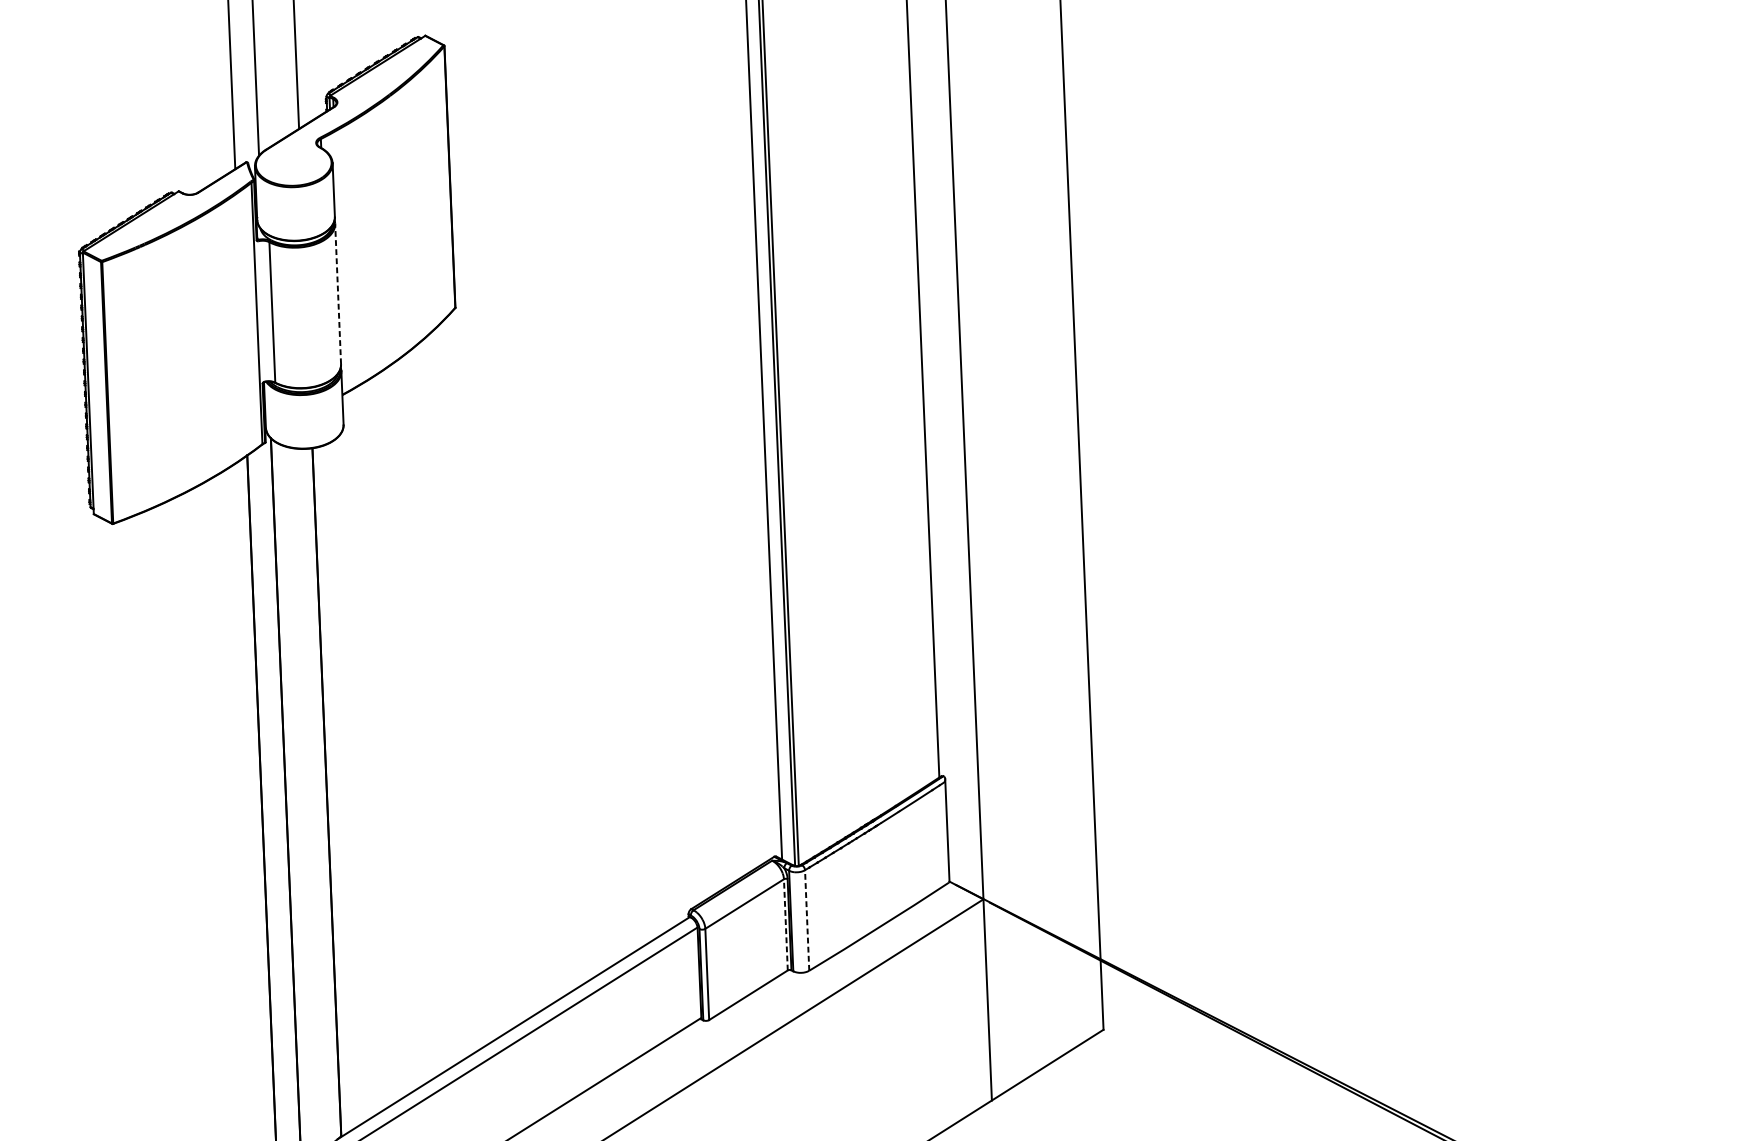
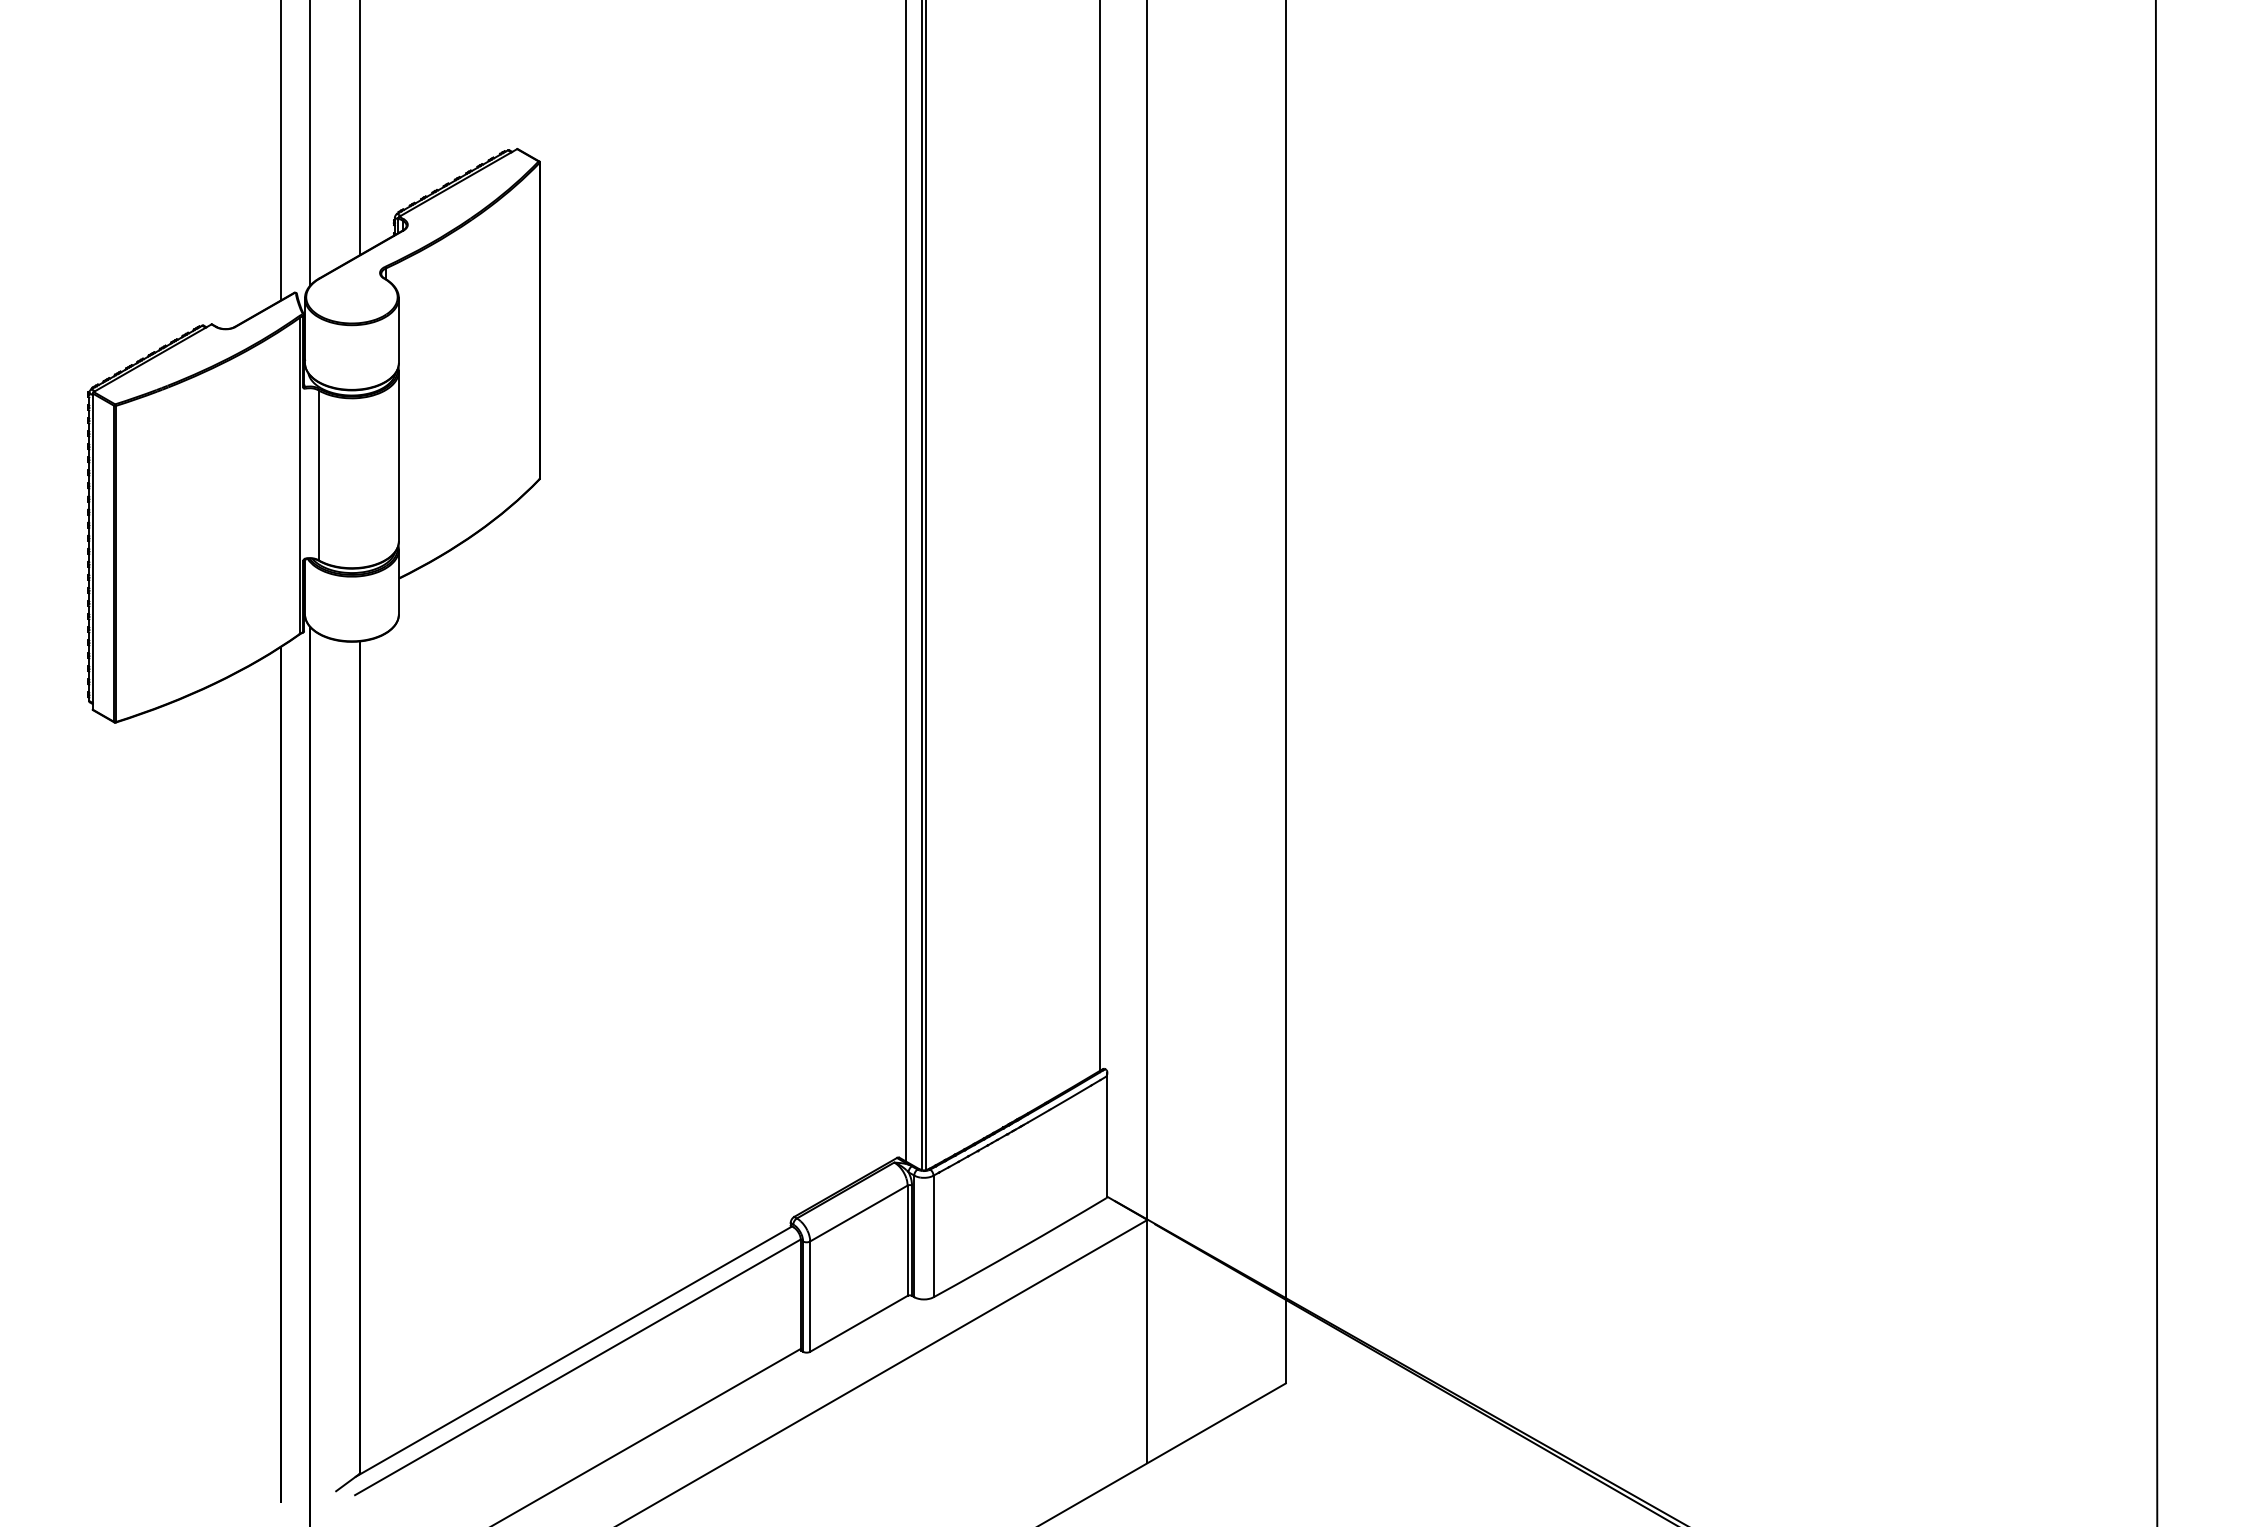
line: (337, 294) -> (398, 456), dashed -> solid
line: (807, 920) -> (933, 1236), dashed -> solid
line: (785, 924) -> (907, 1240), dashed -> solid

